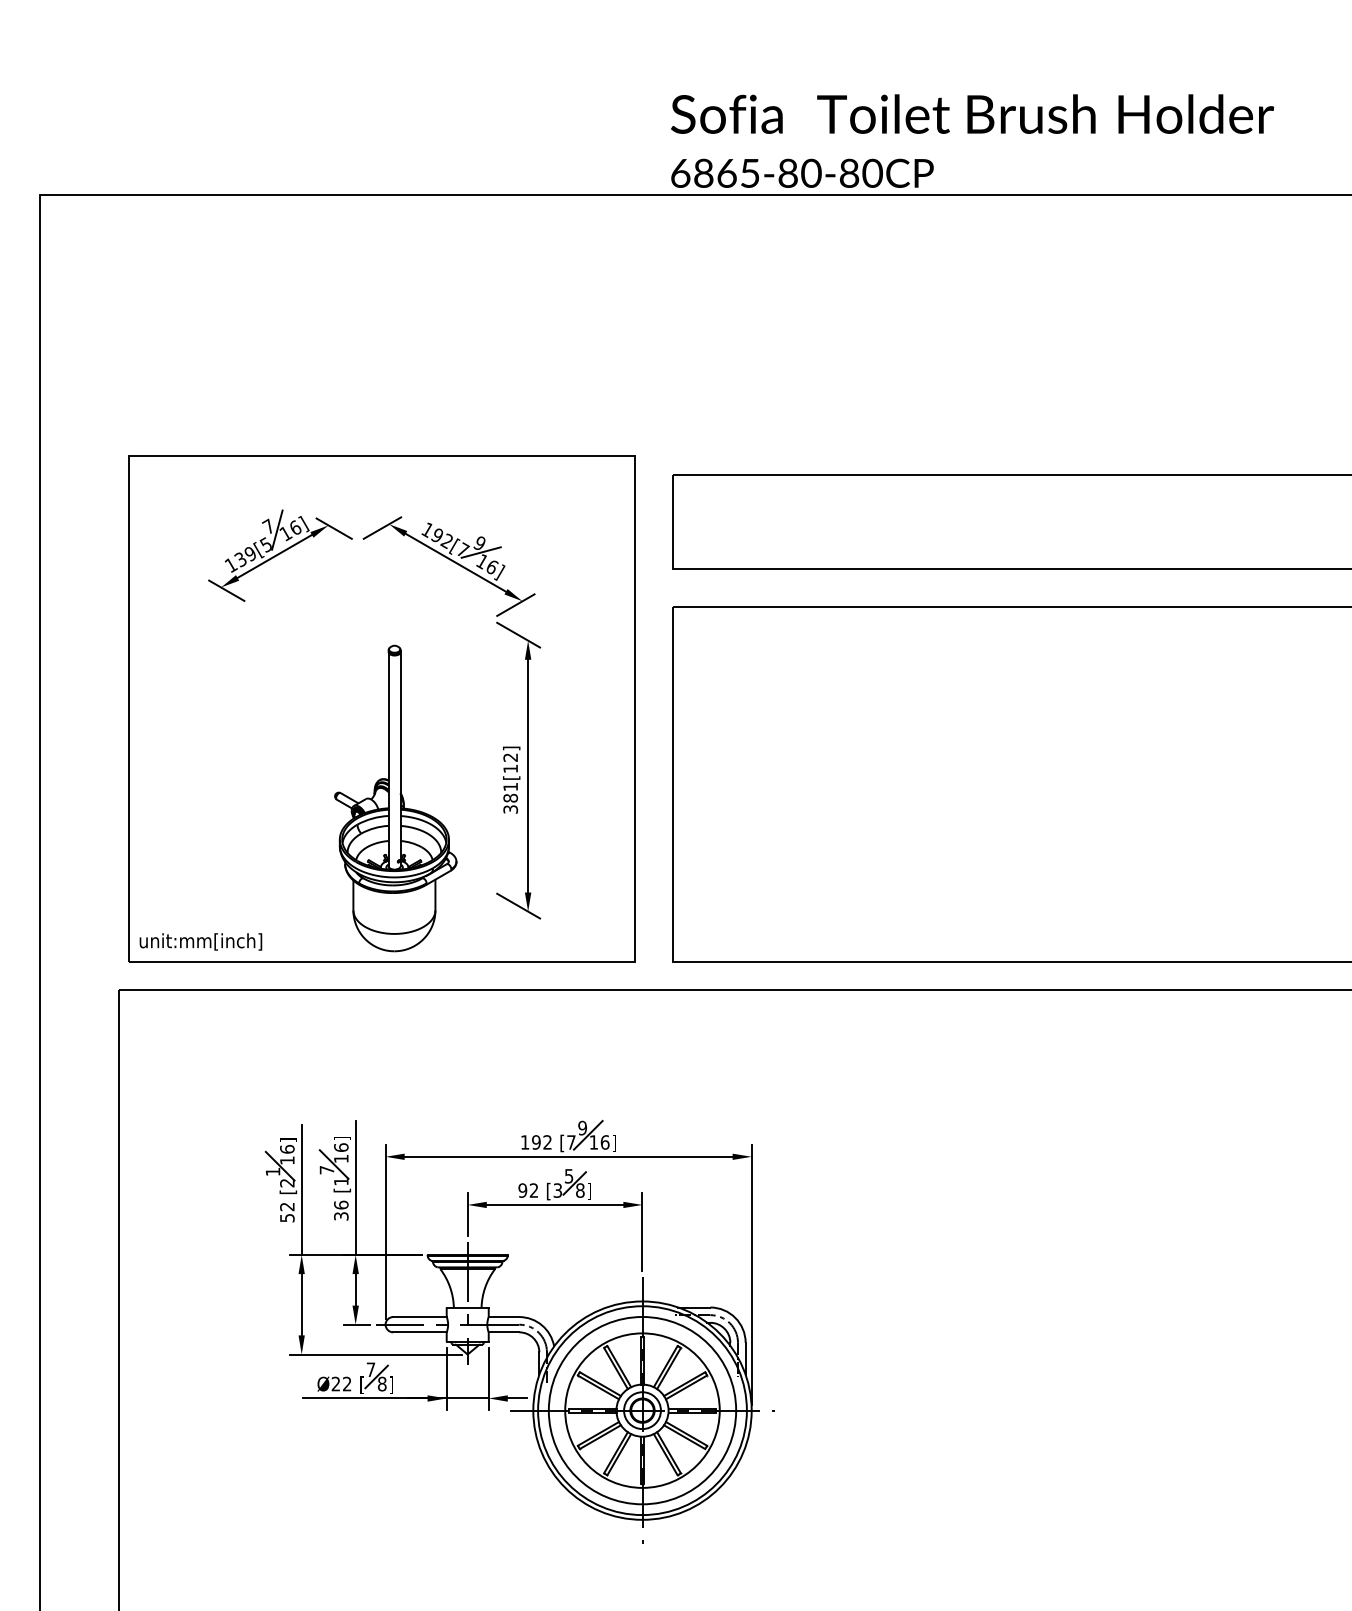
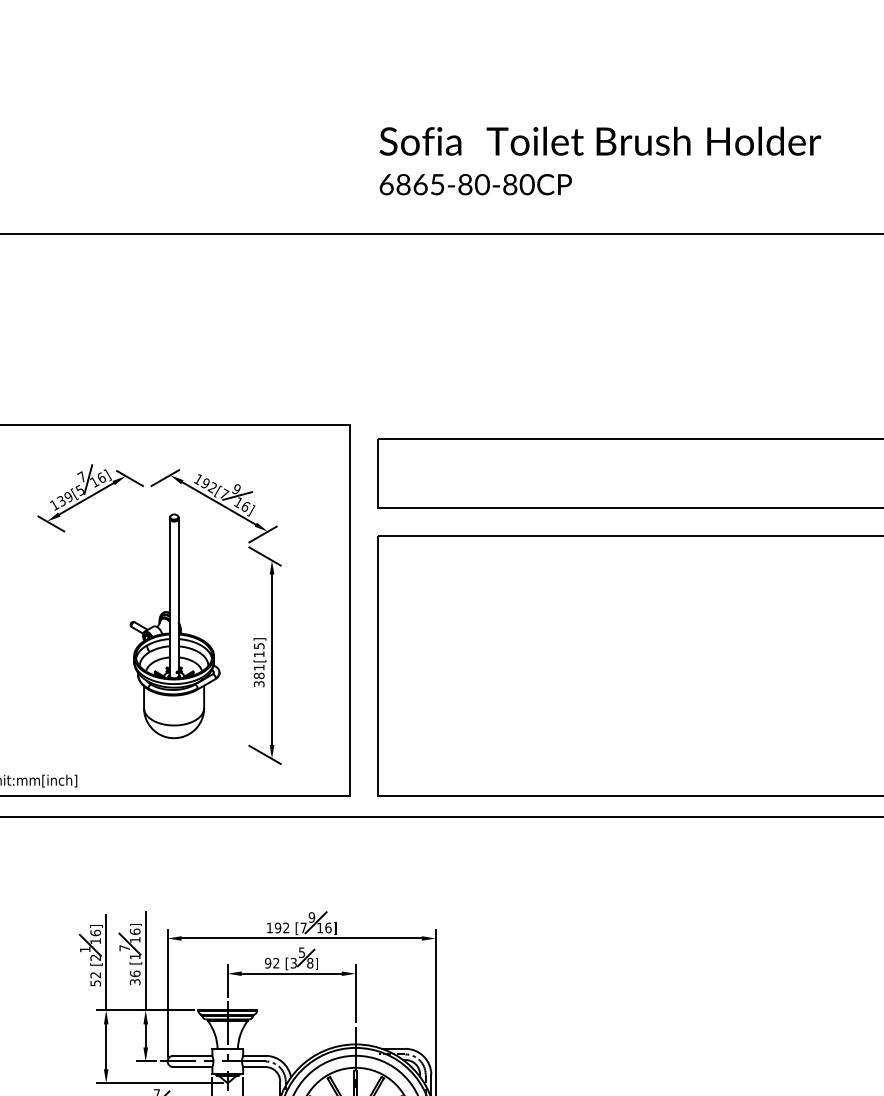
text: (972, 140) -> (600, 160), moved
text: (510, 757) -> (259, 646), 381[12] -> 381[15]
part: (395, 798) -> (174, 626), moved

